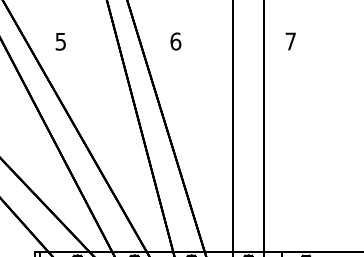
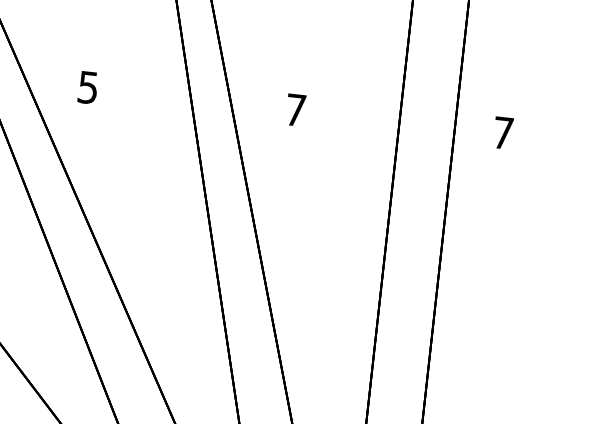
text: (175, 41) -> (295, 110), 6 -> 7

